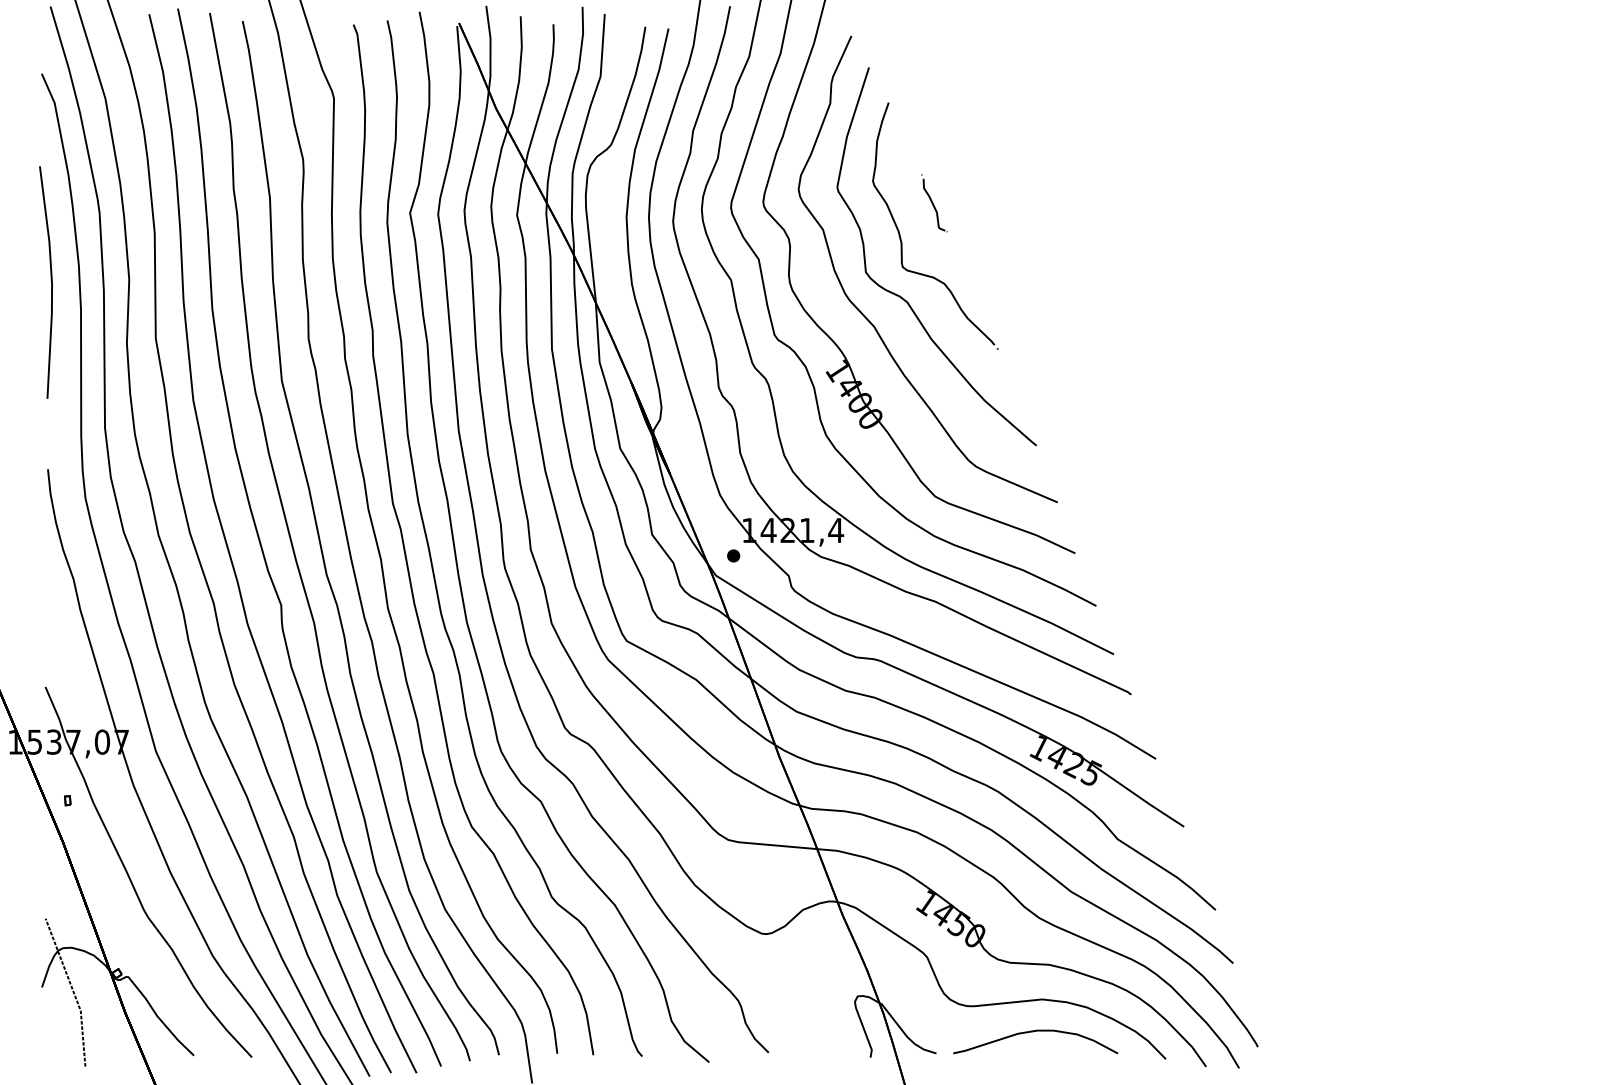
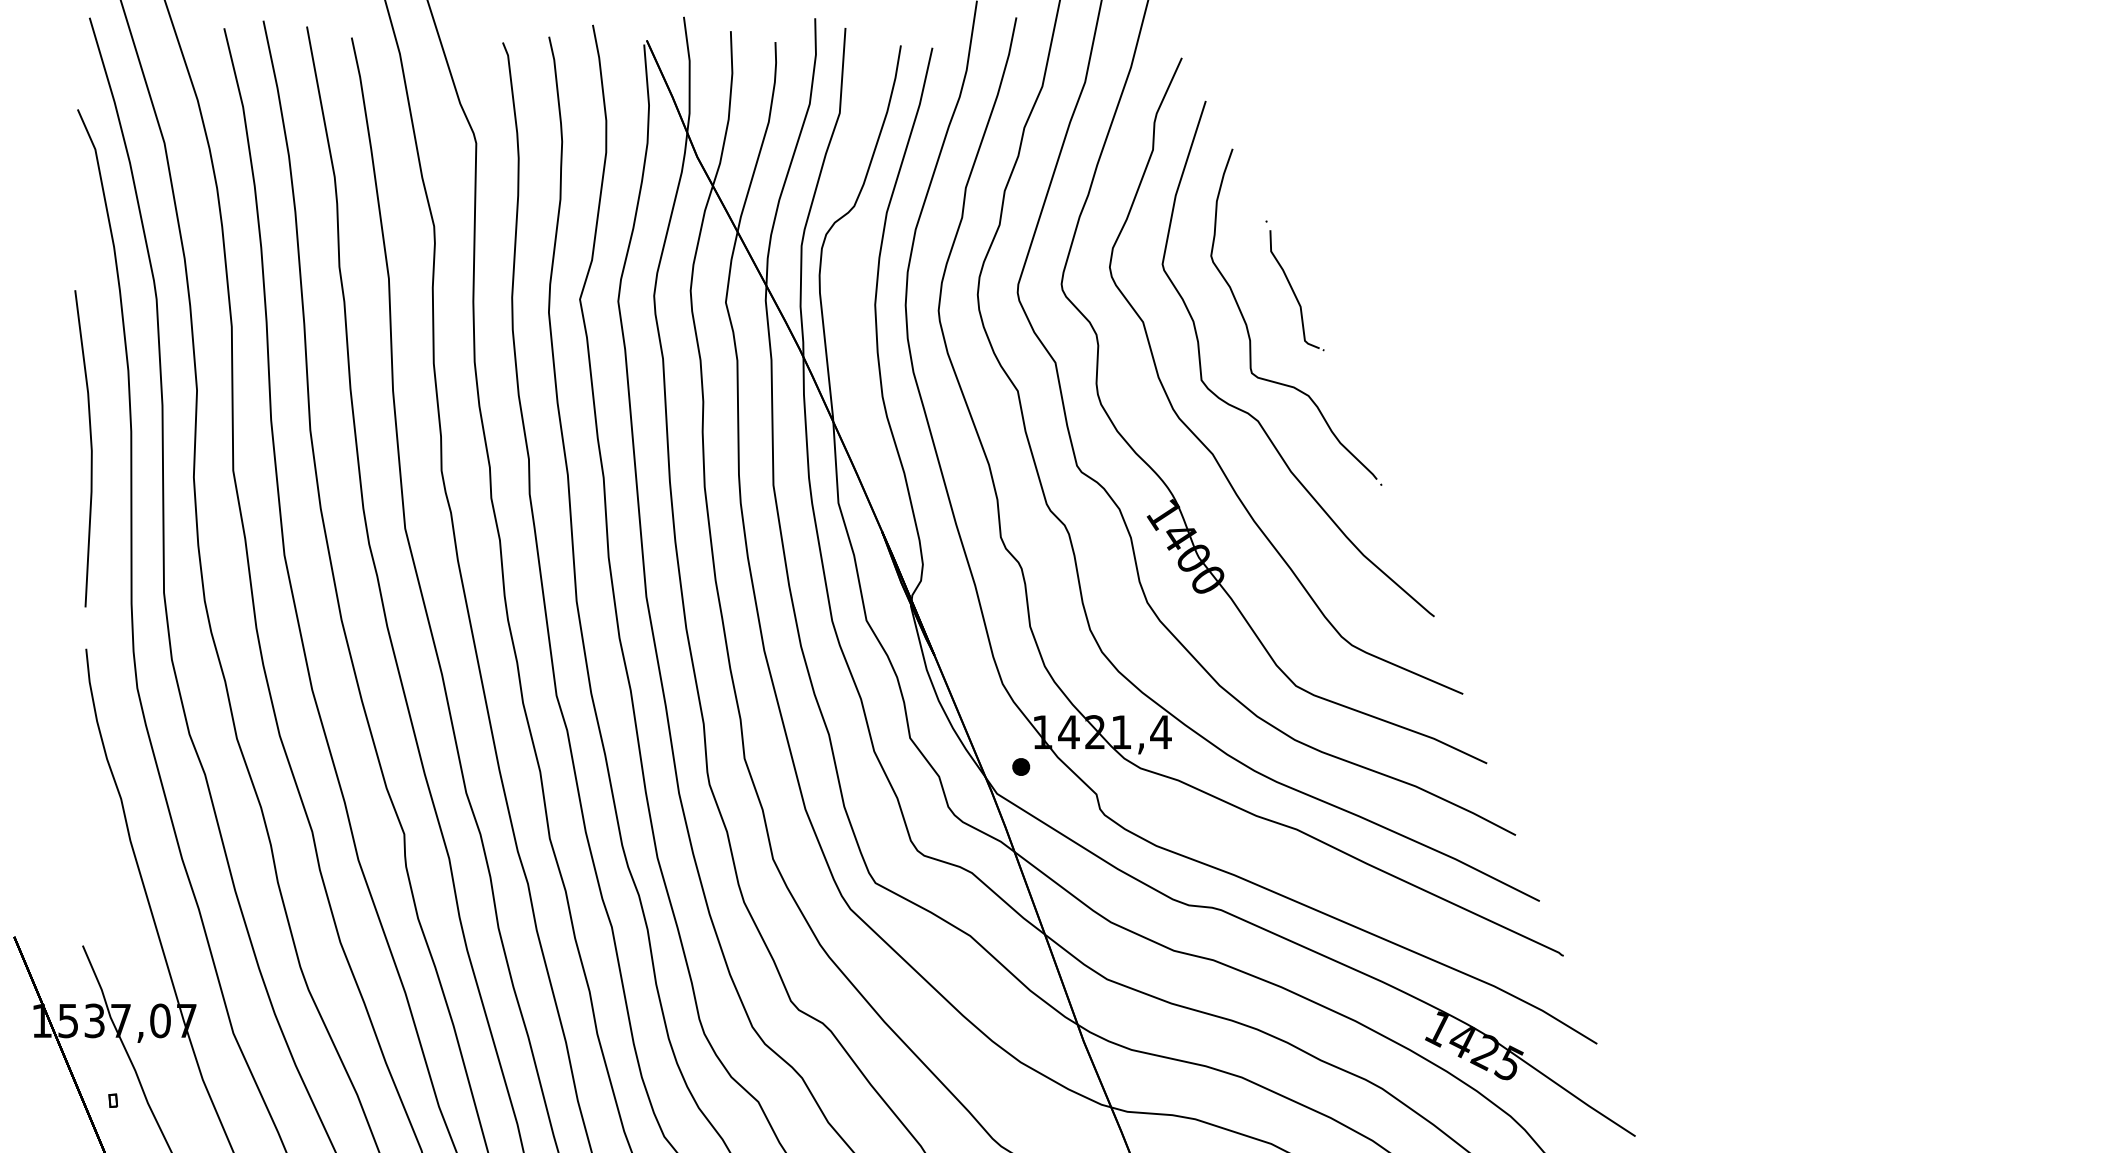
part: (934, 203) -> (1295, 286), size x1.67
line: (50, 279) -> (89, 444), moved

